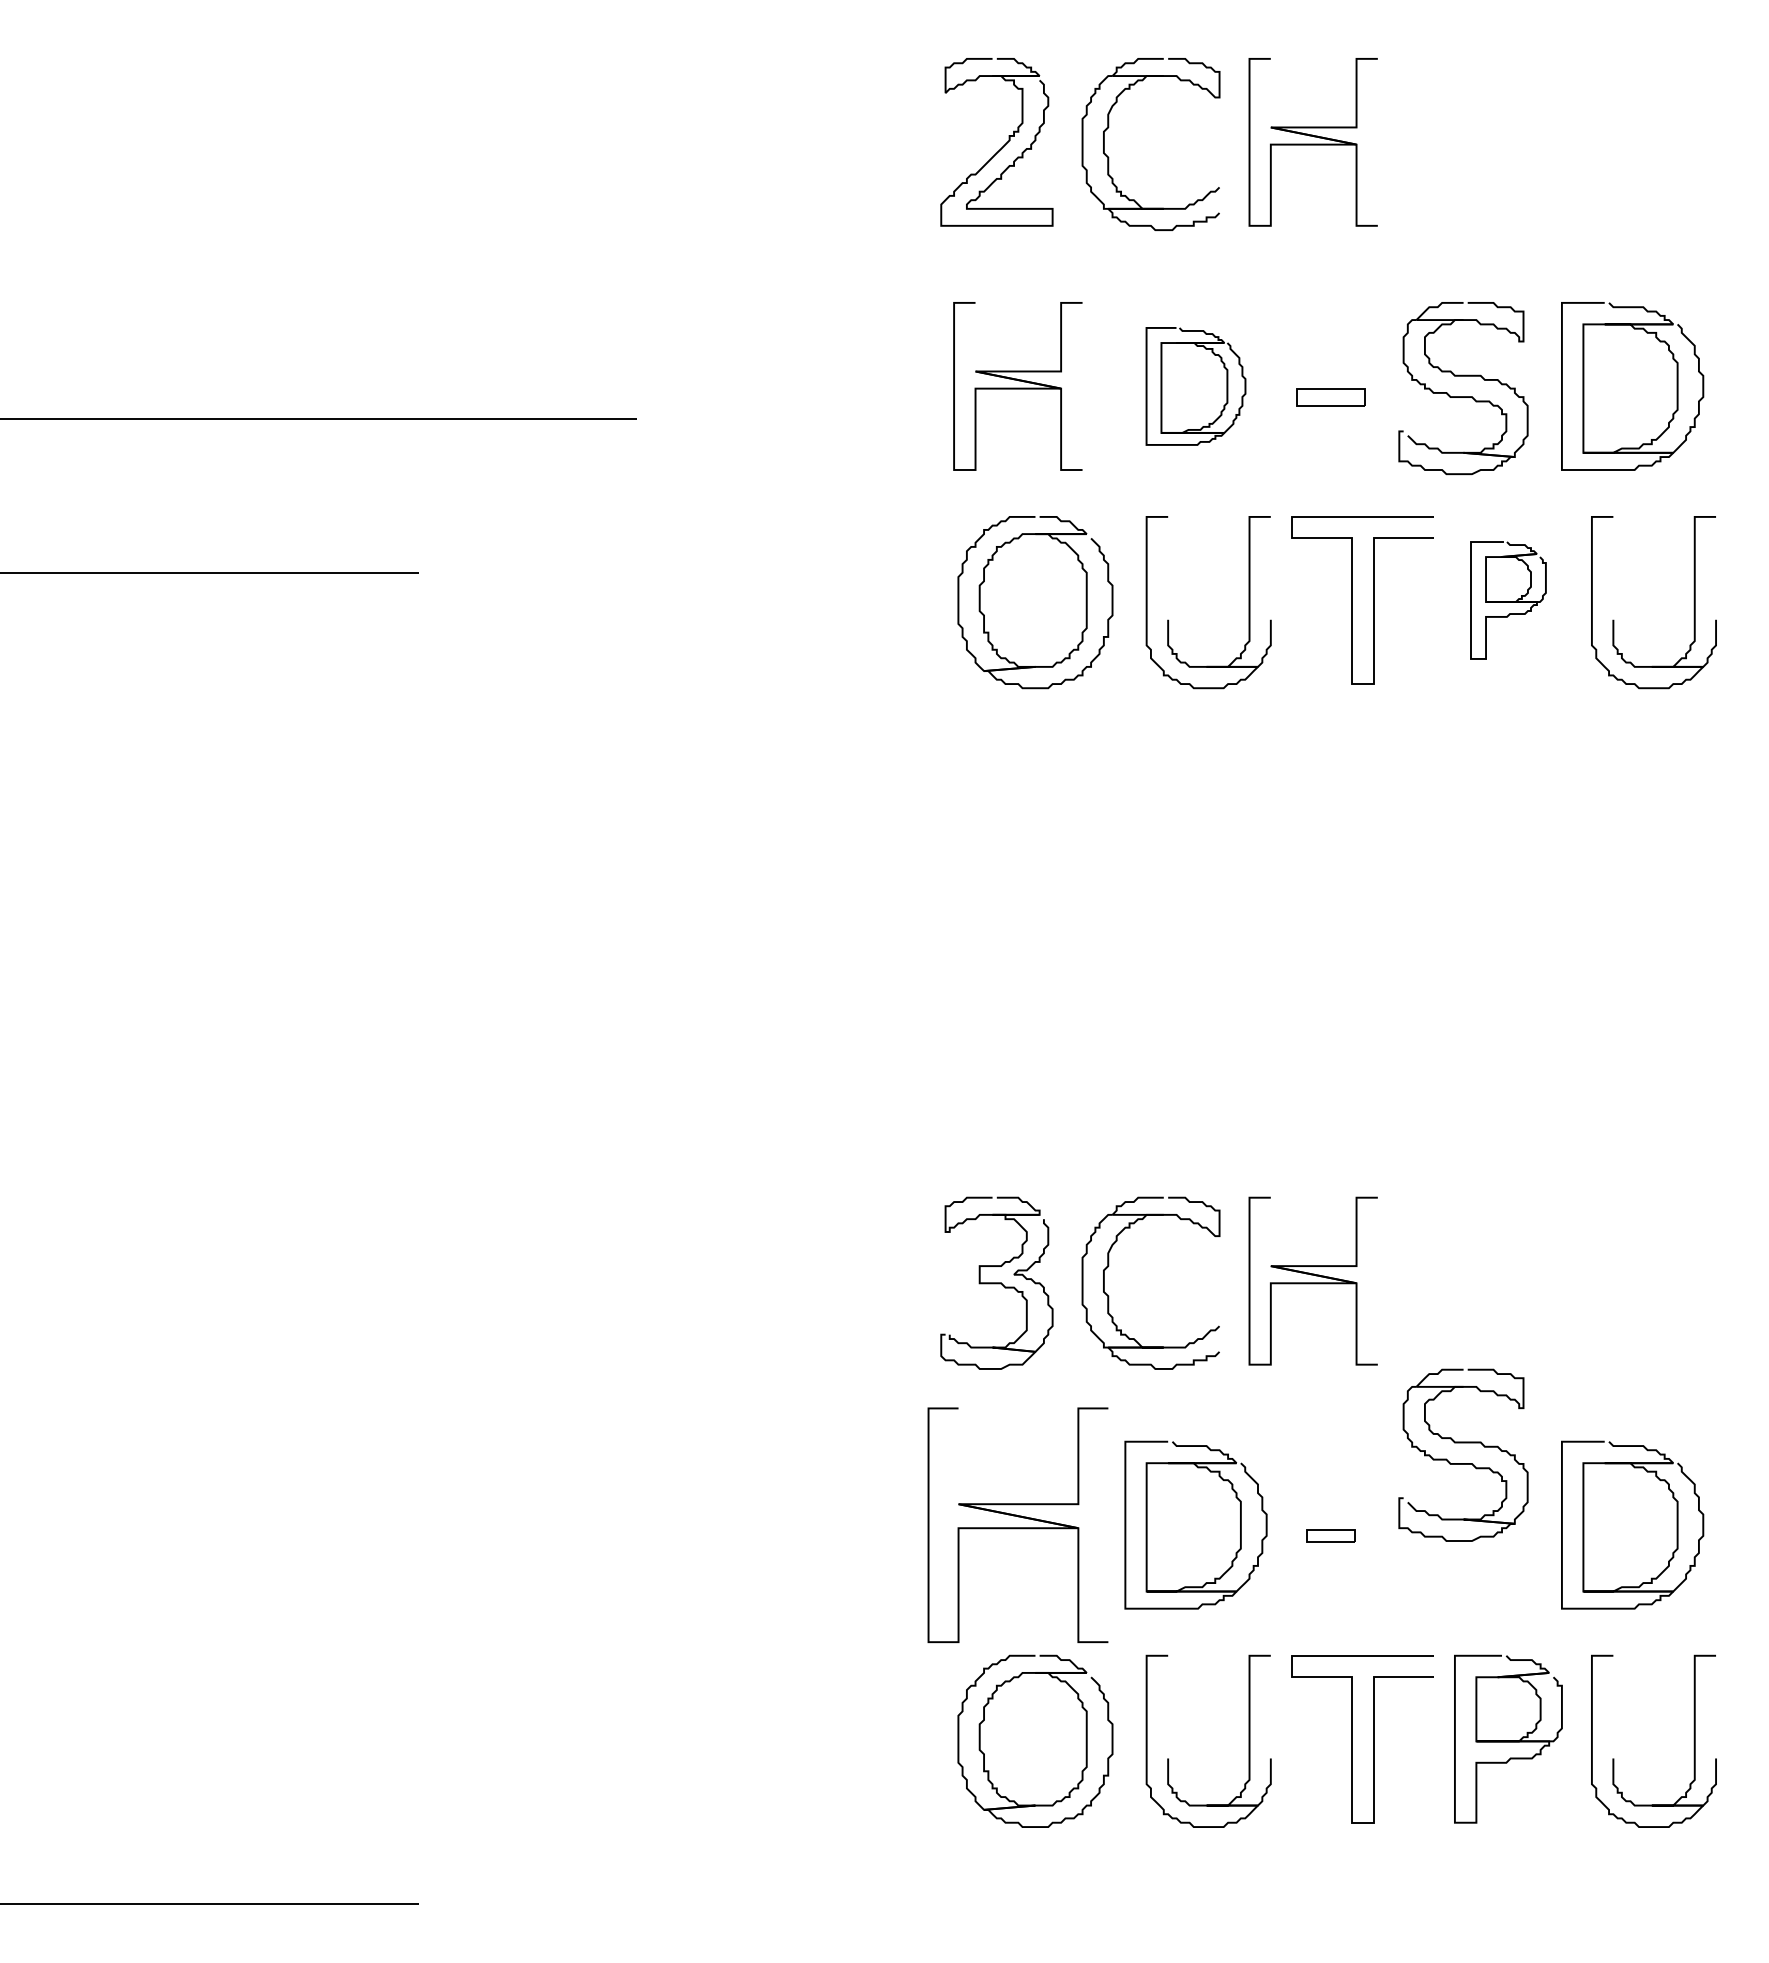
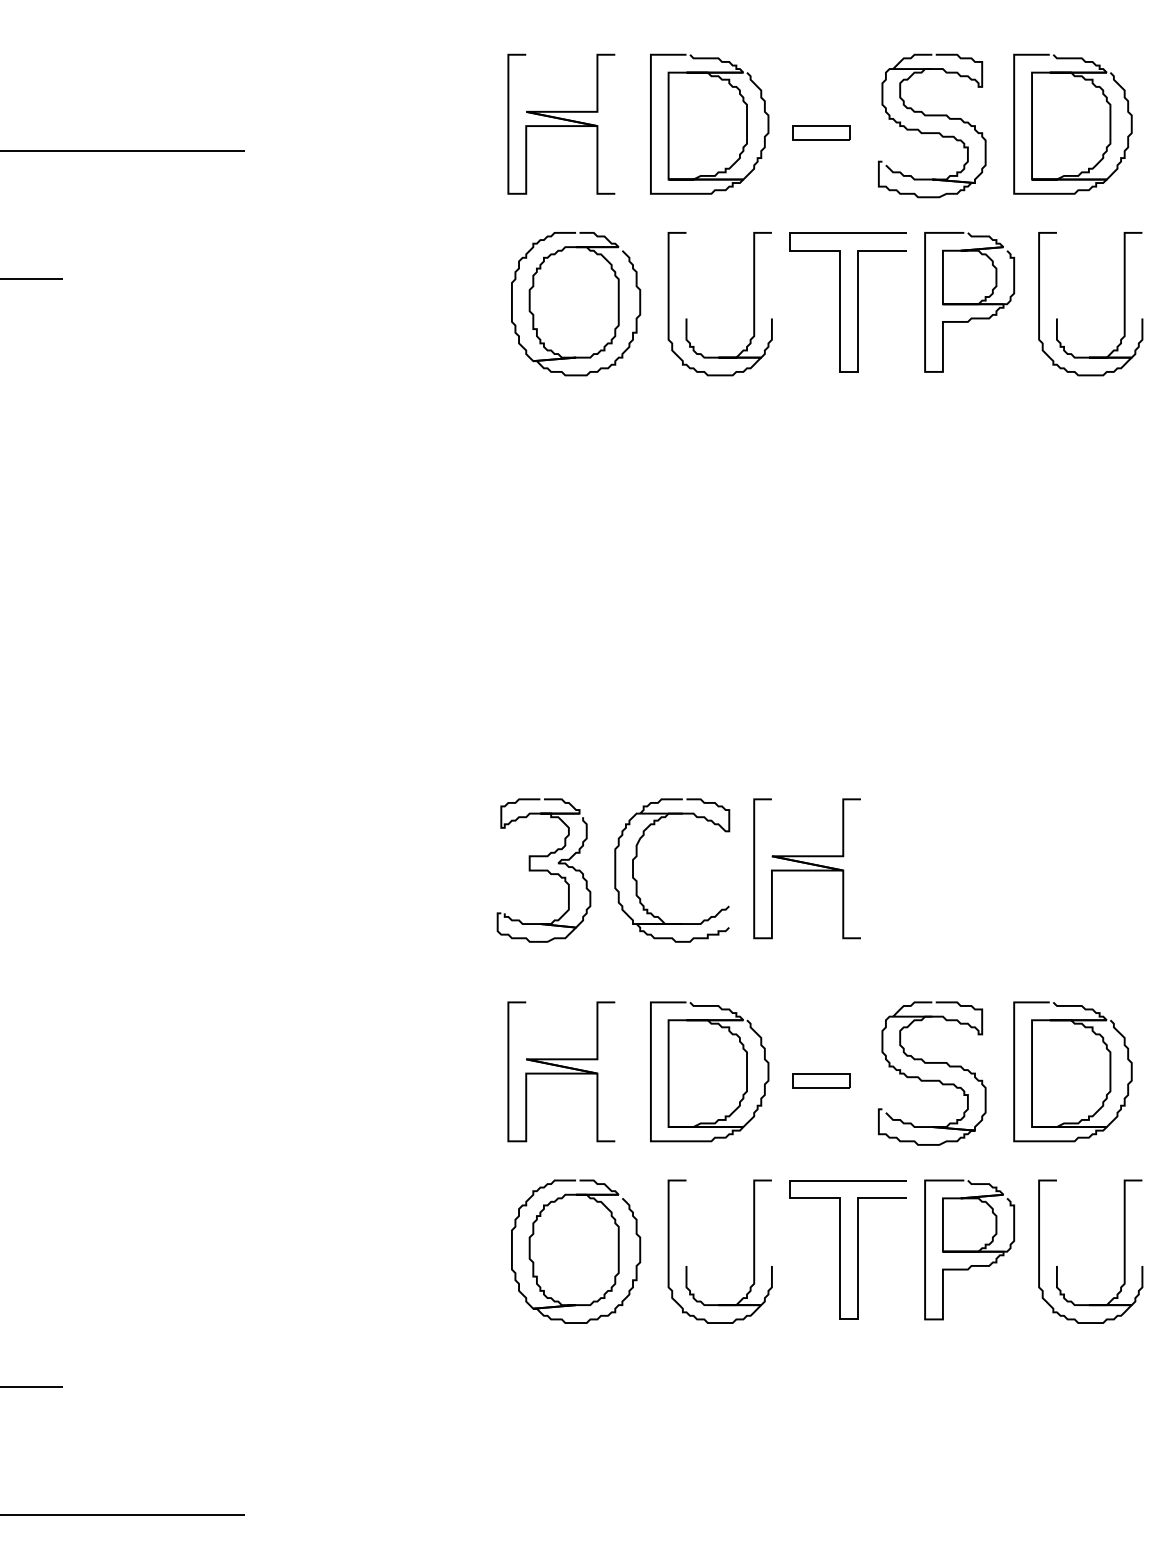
part: (1195, 386) -> (709, 124), size x1.43
part: (1508, 600) -> (969, 302), size x1.43
part: (1463, 1454) -> (932, 1072), moved
part: (1017, 1524) -> (561, 1071), size x0.71
part: (1330, 1535) -> (821, 1080), size x1.43

